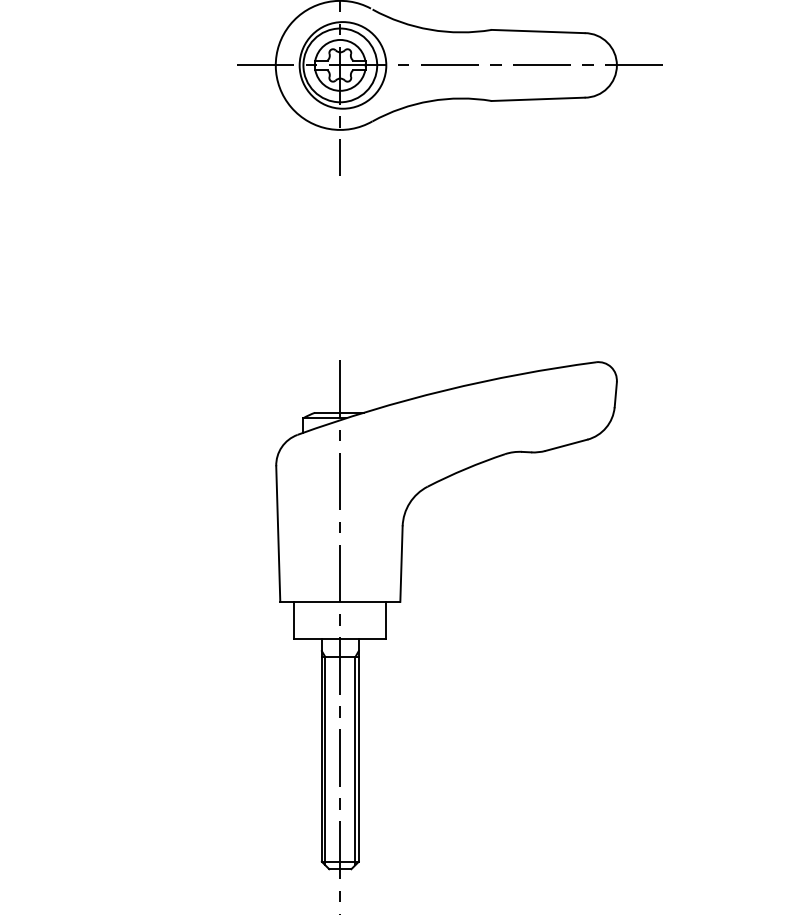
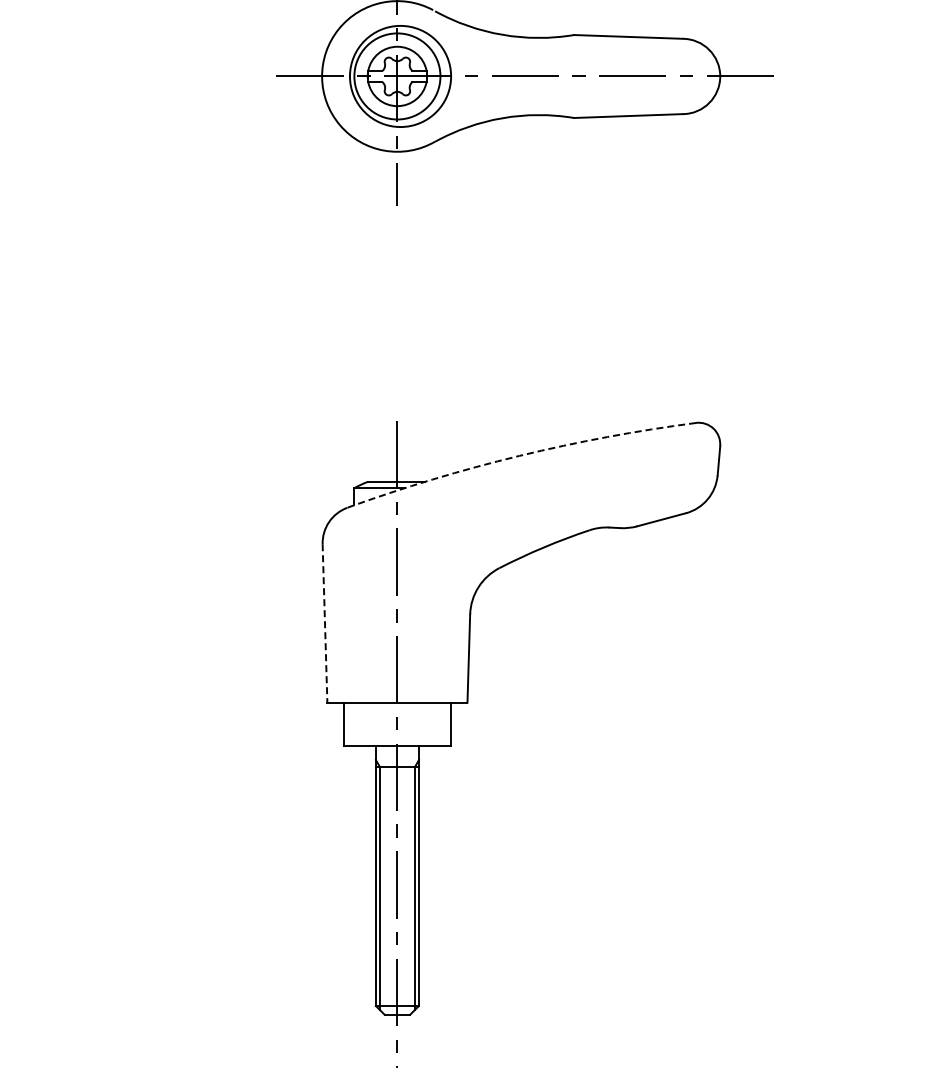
arc: (444, 390) -> (519, 455), solid -> dashed
line: (278, 534) -> (325, 623), solid -> dashed

